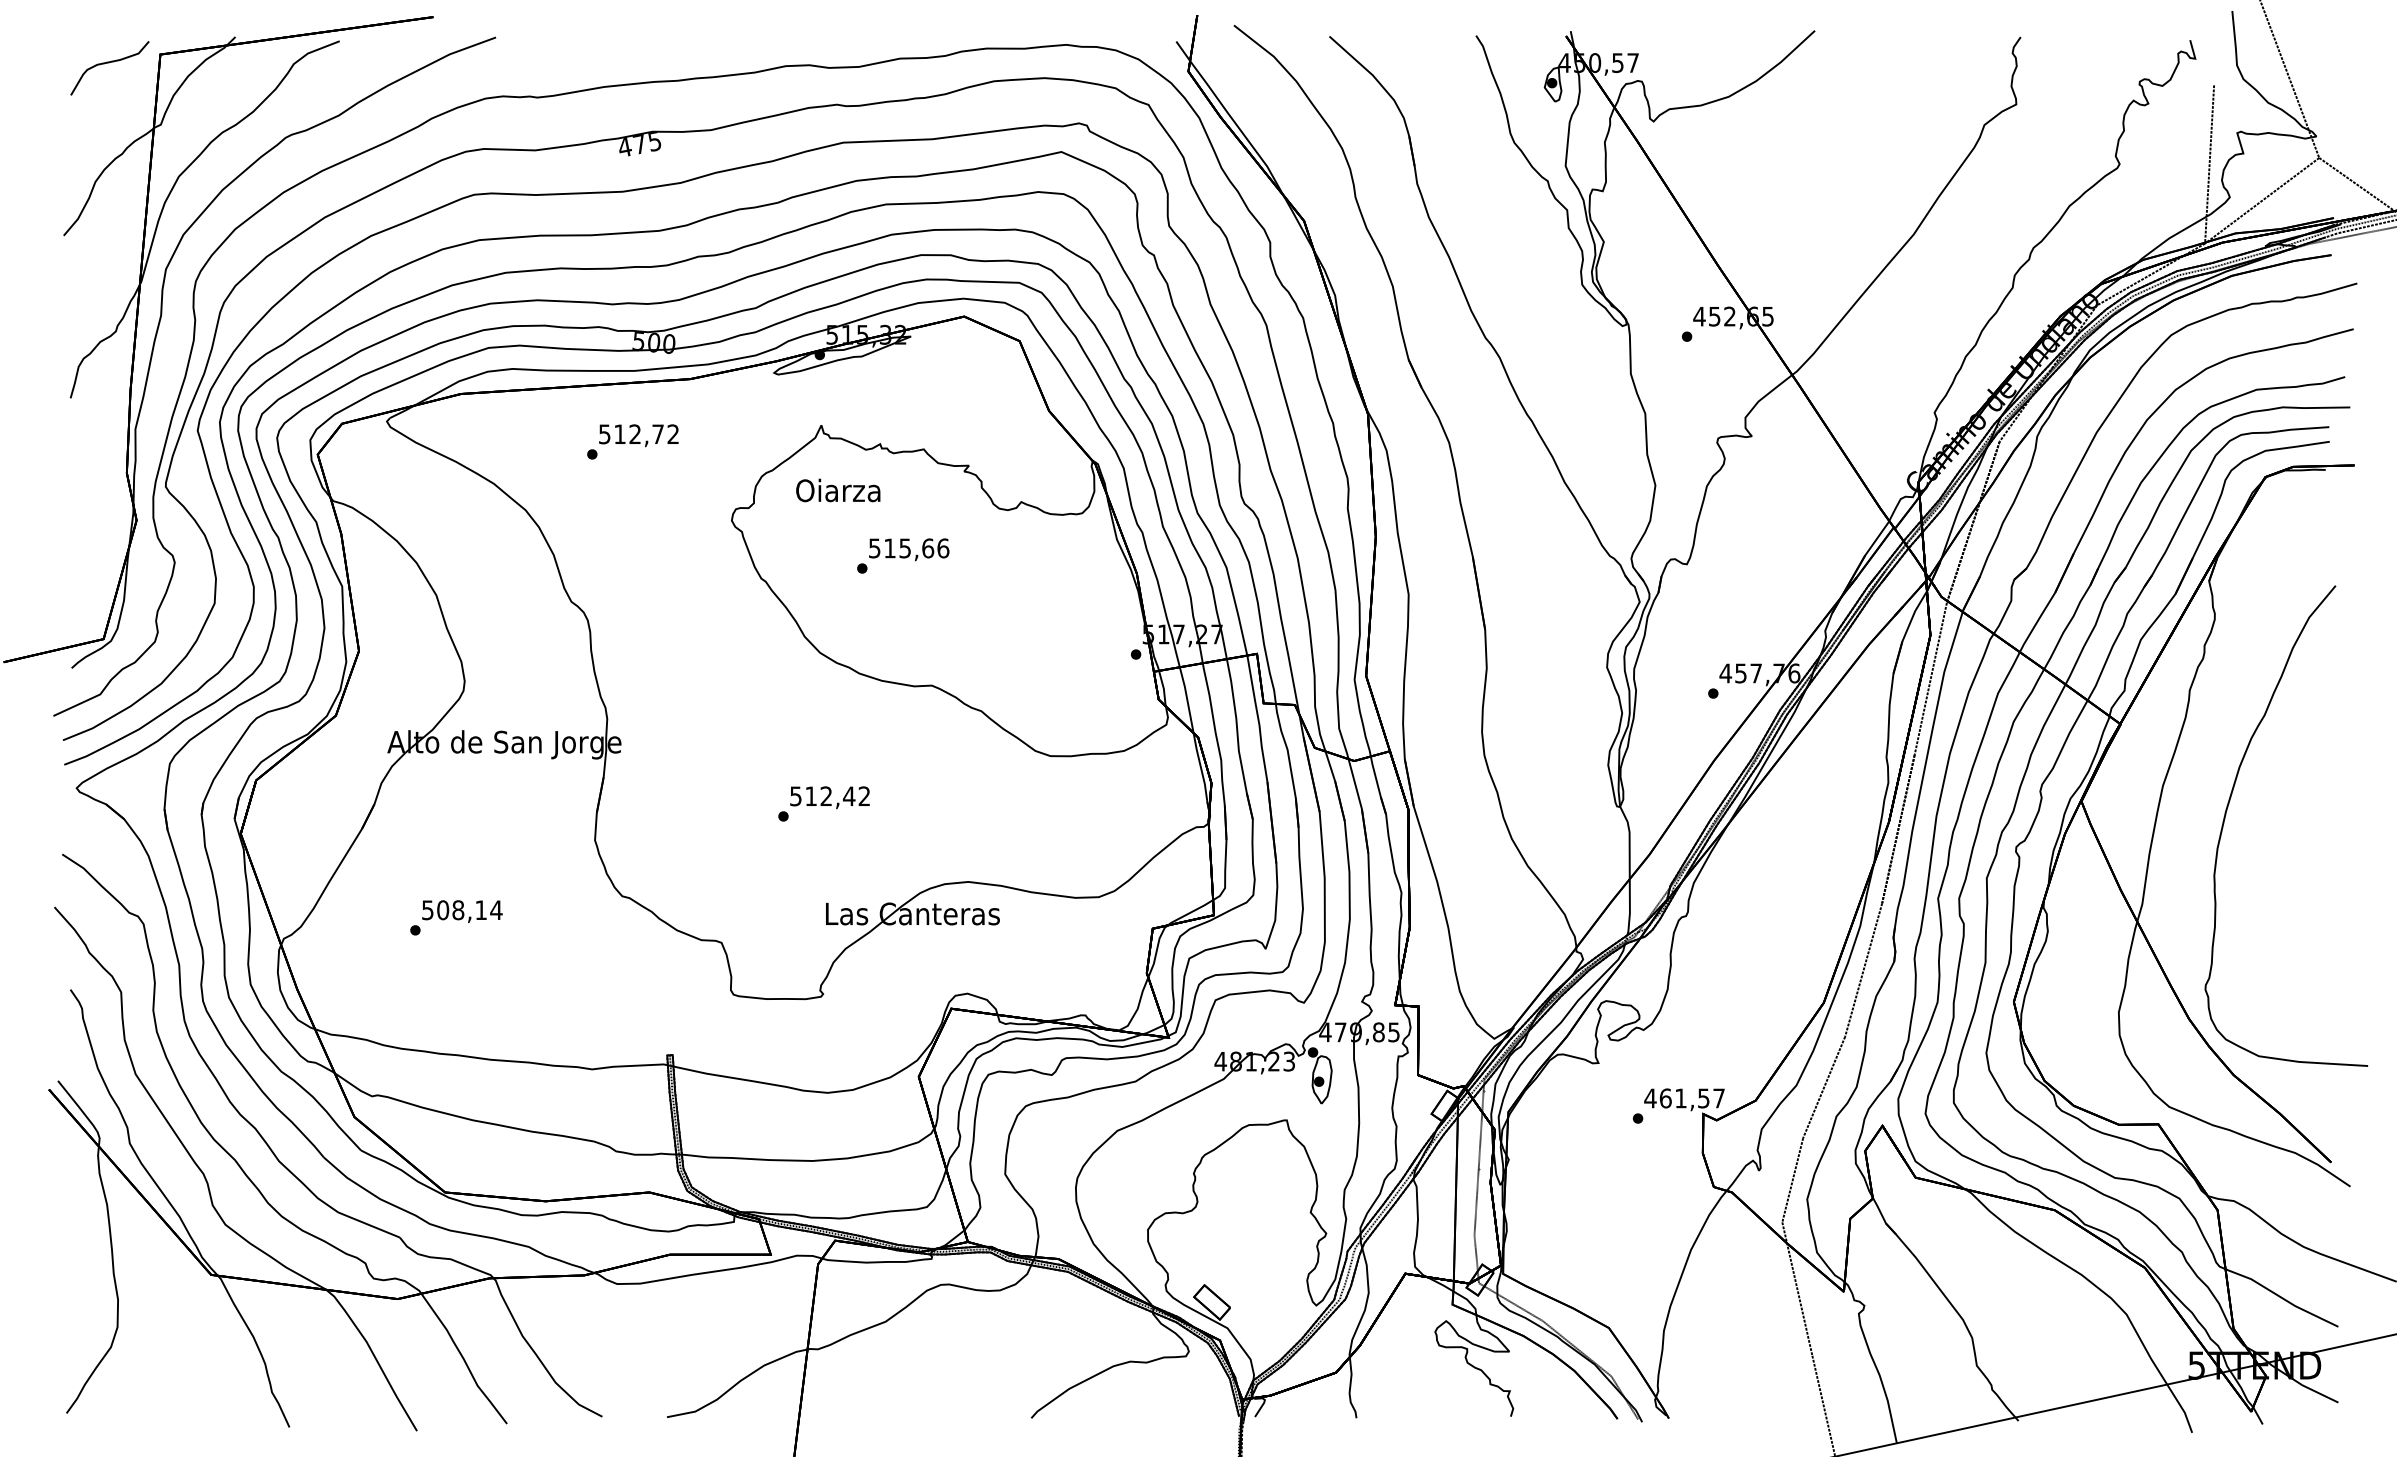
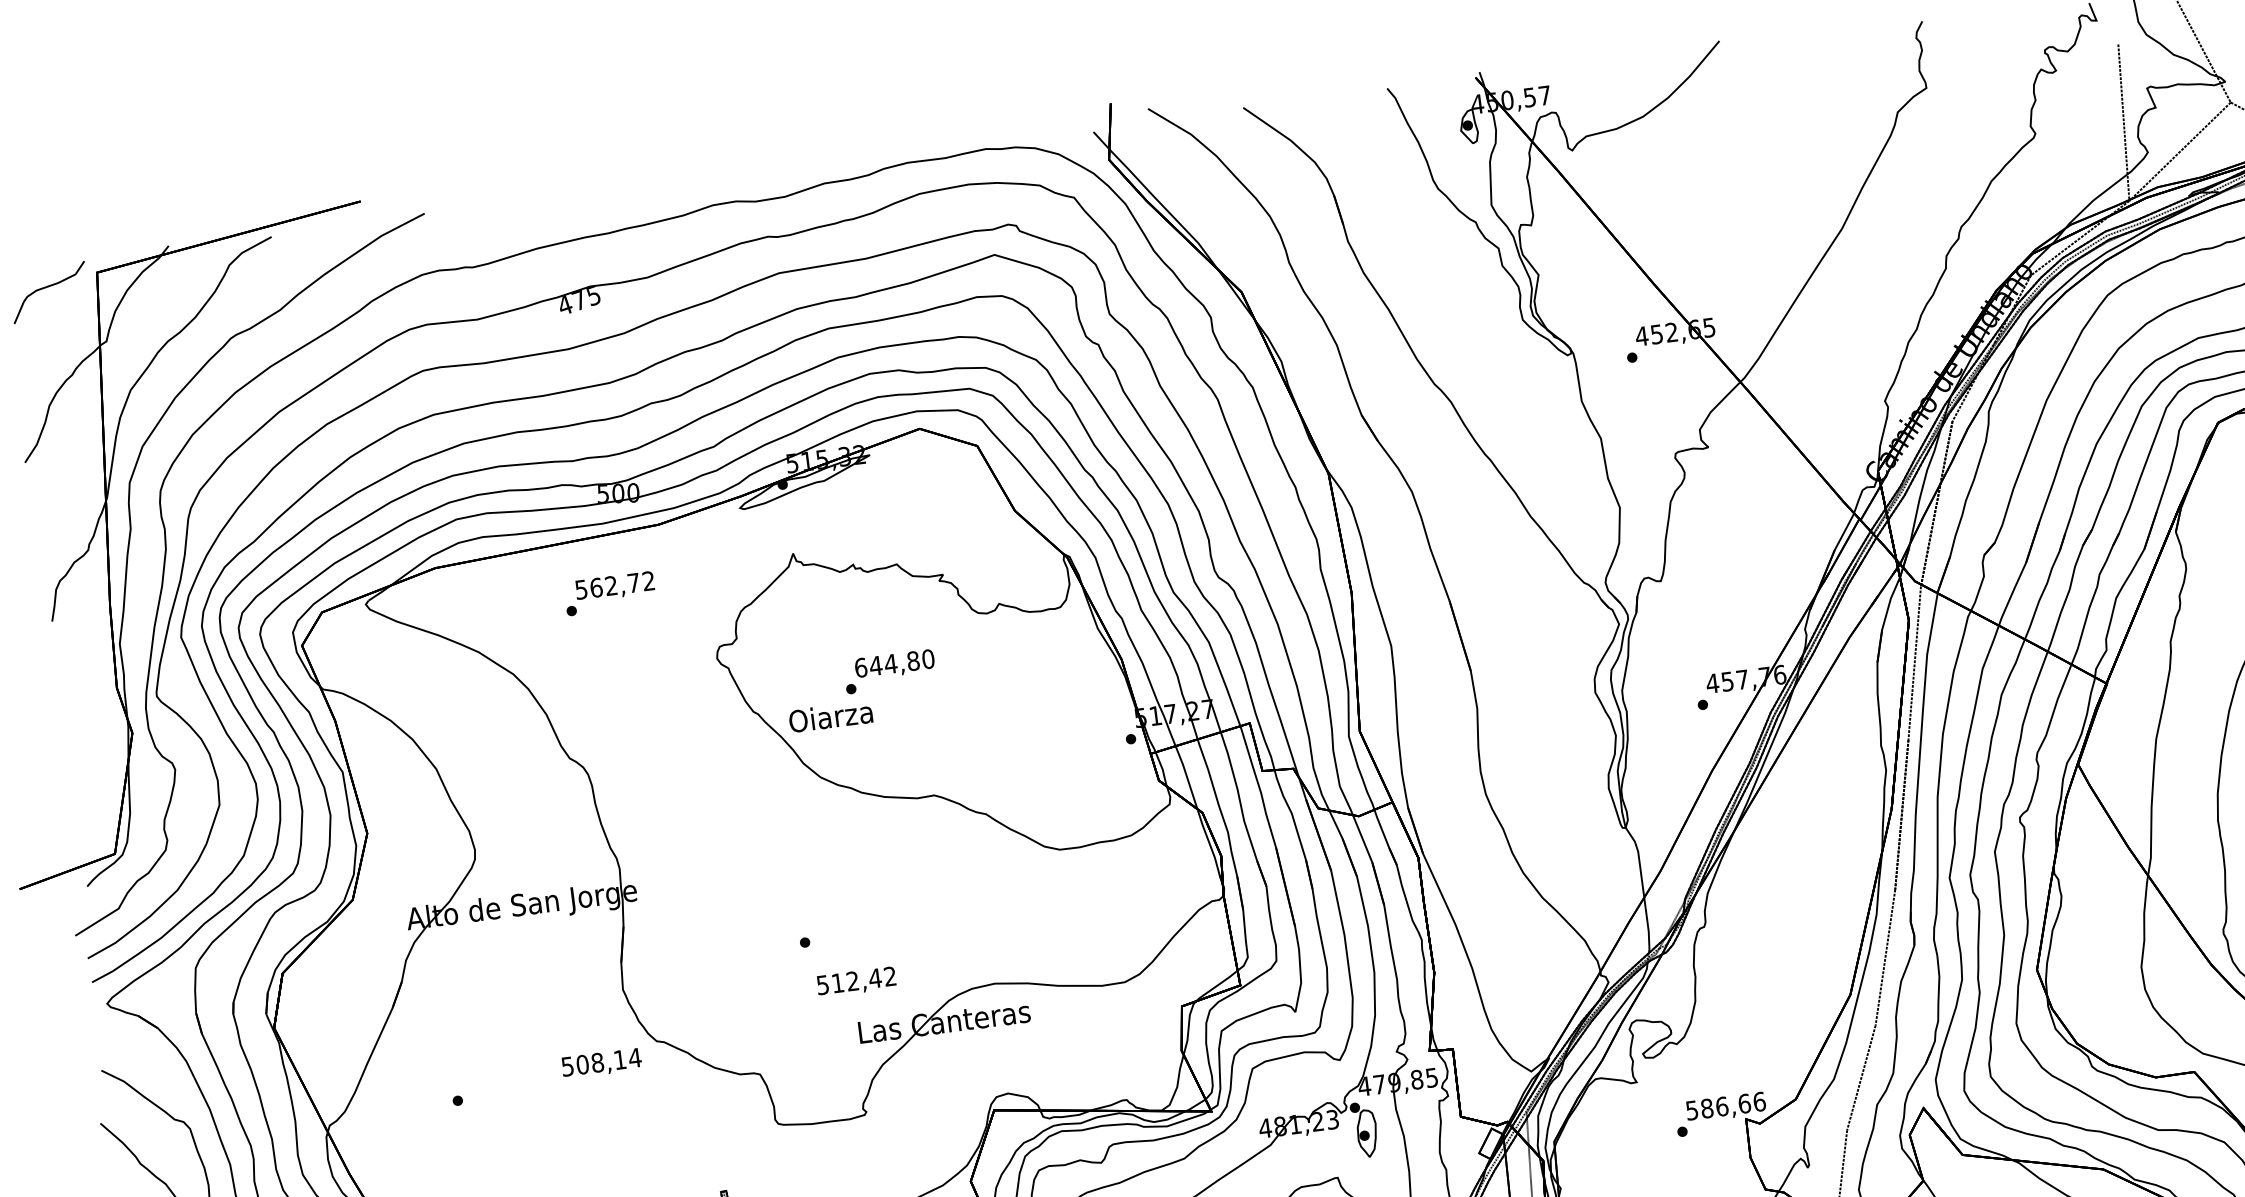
text: (620, 434) -> (596, 587), 512,72 -> 562,72
text: (838, 490) -> (831, 716), moved
text: (908, 548) -> (894, 663), 515,66 -> 644,80
text: (829, 797) -> (856, 982), moved
text: (462, 911) -> (601, 1063), moved
text: (1684, 1098) -> (1725, 1106), 461,57 -> 586,66

